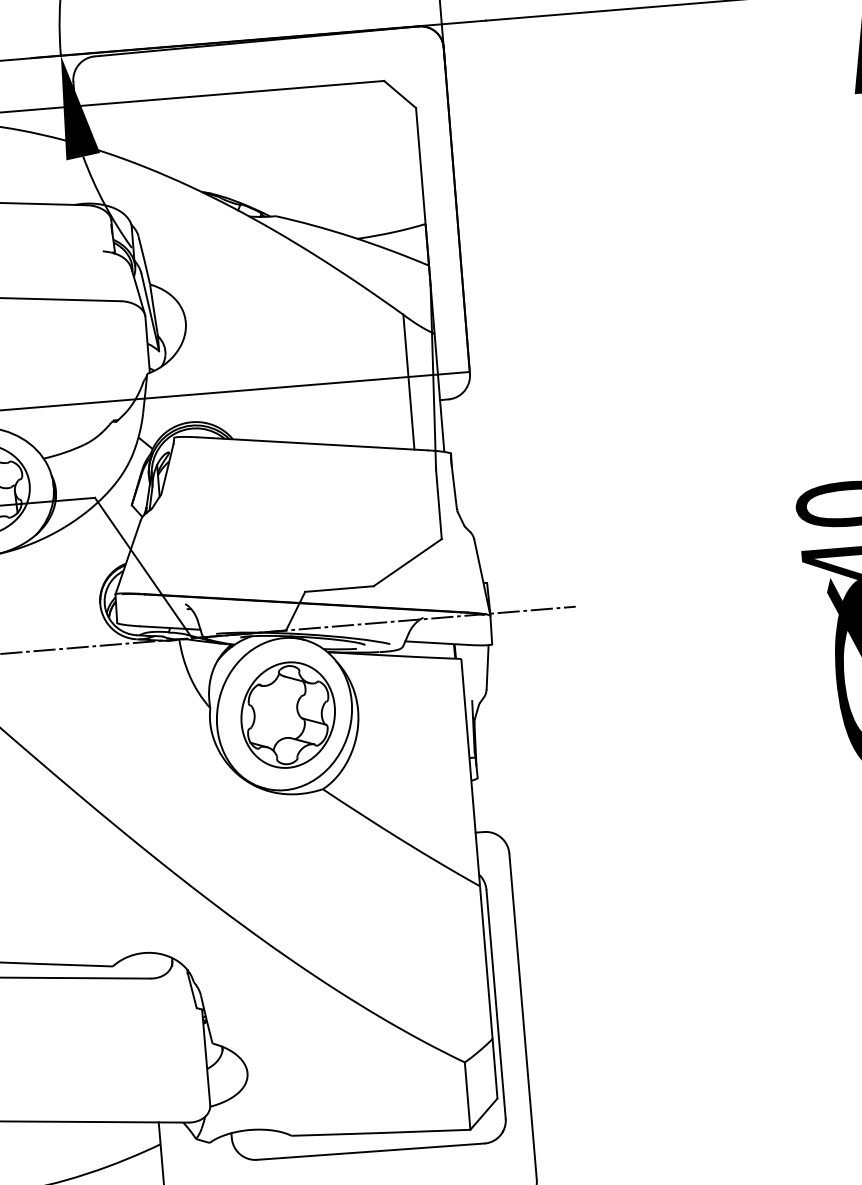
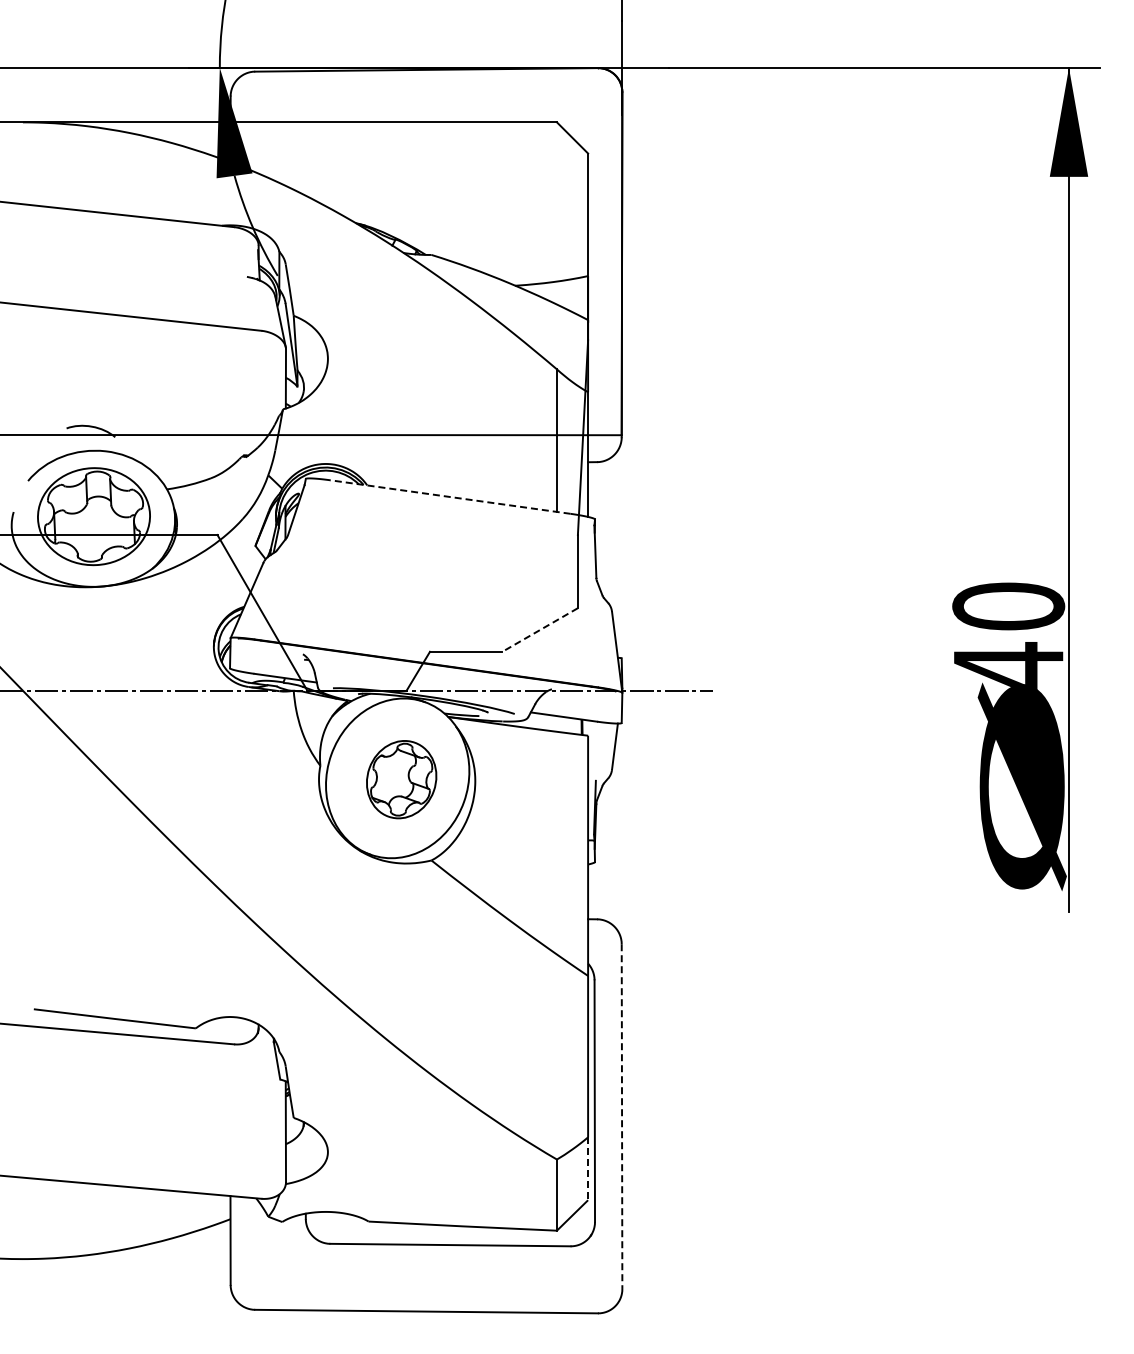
line: (311, 443) -> (449, 496), solid -> dashed
line: (408, 563) -> (540, 630), solid -> dashed
part: (288, 714) -> (401, 779), size x0.7
line: (523, 1017) -> (622, 1117), solid -> dashed
line: (495, 1069) -> (588, 1169), solid -> dashed

